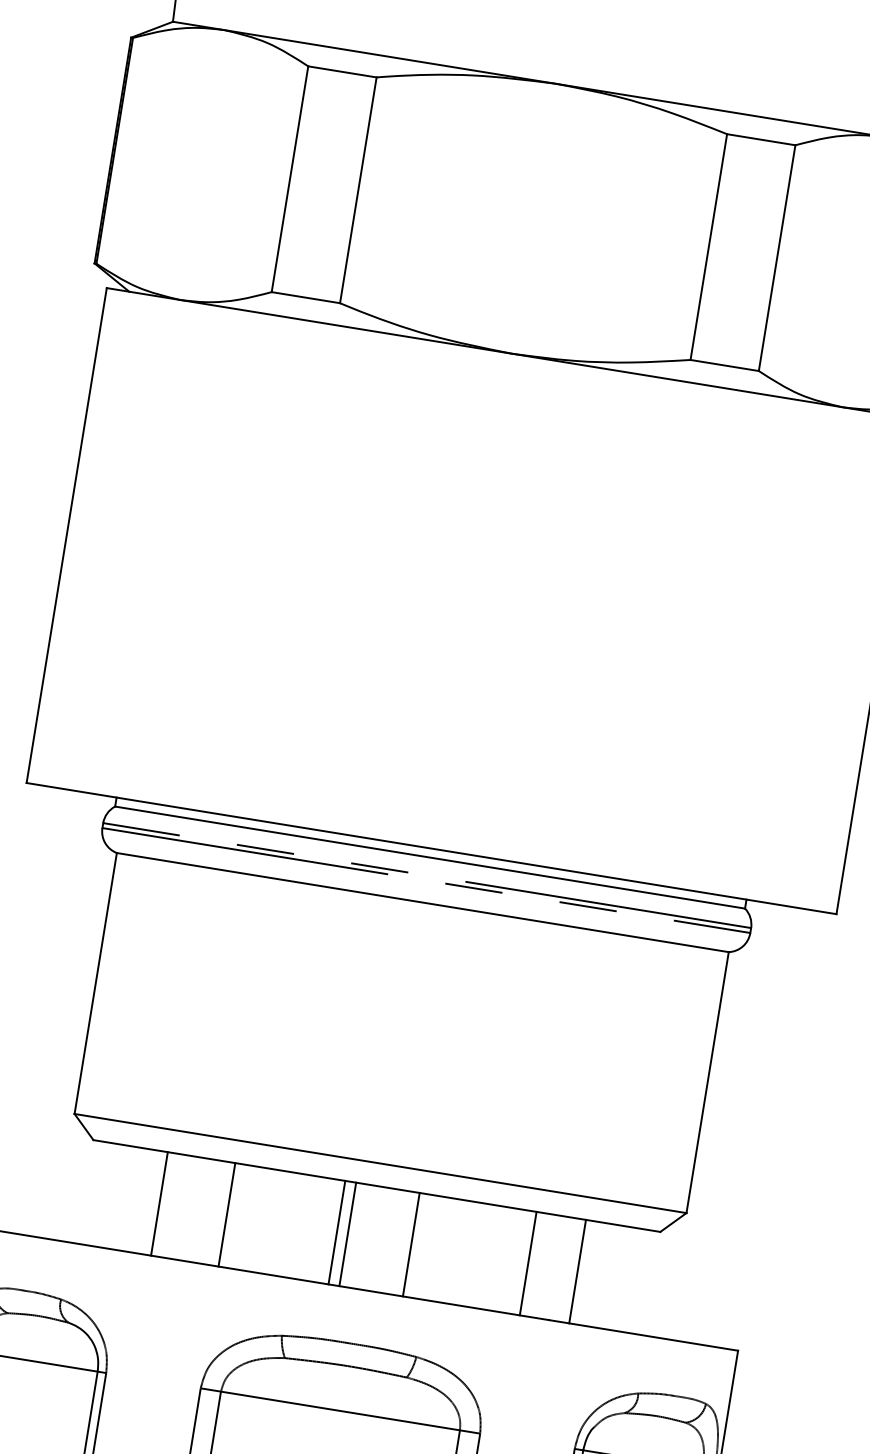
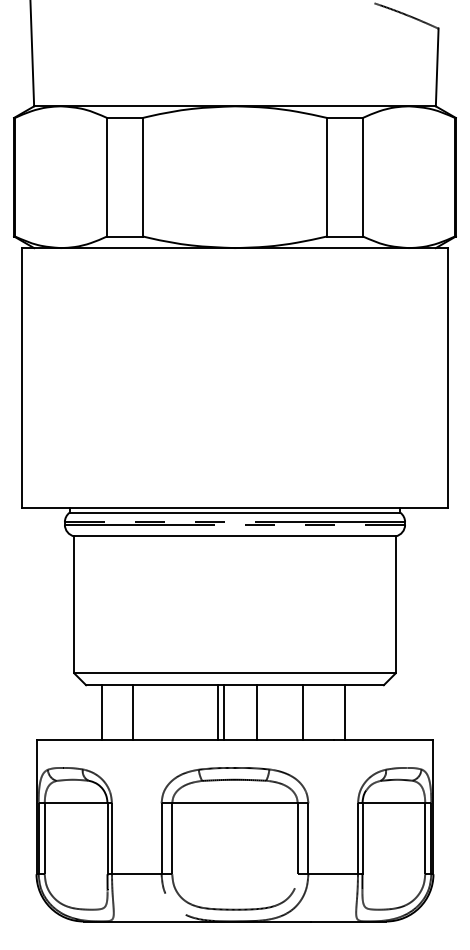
line: (159, 1204) -> (102, 712), moved
line: (226, 1214) -> (132, 712), moved
line: (527, 1263) -> (302, 712), moved

